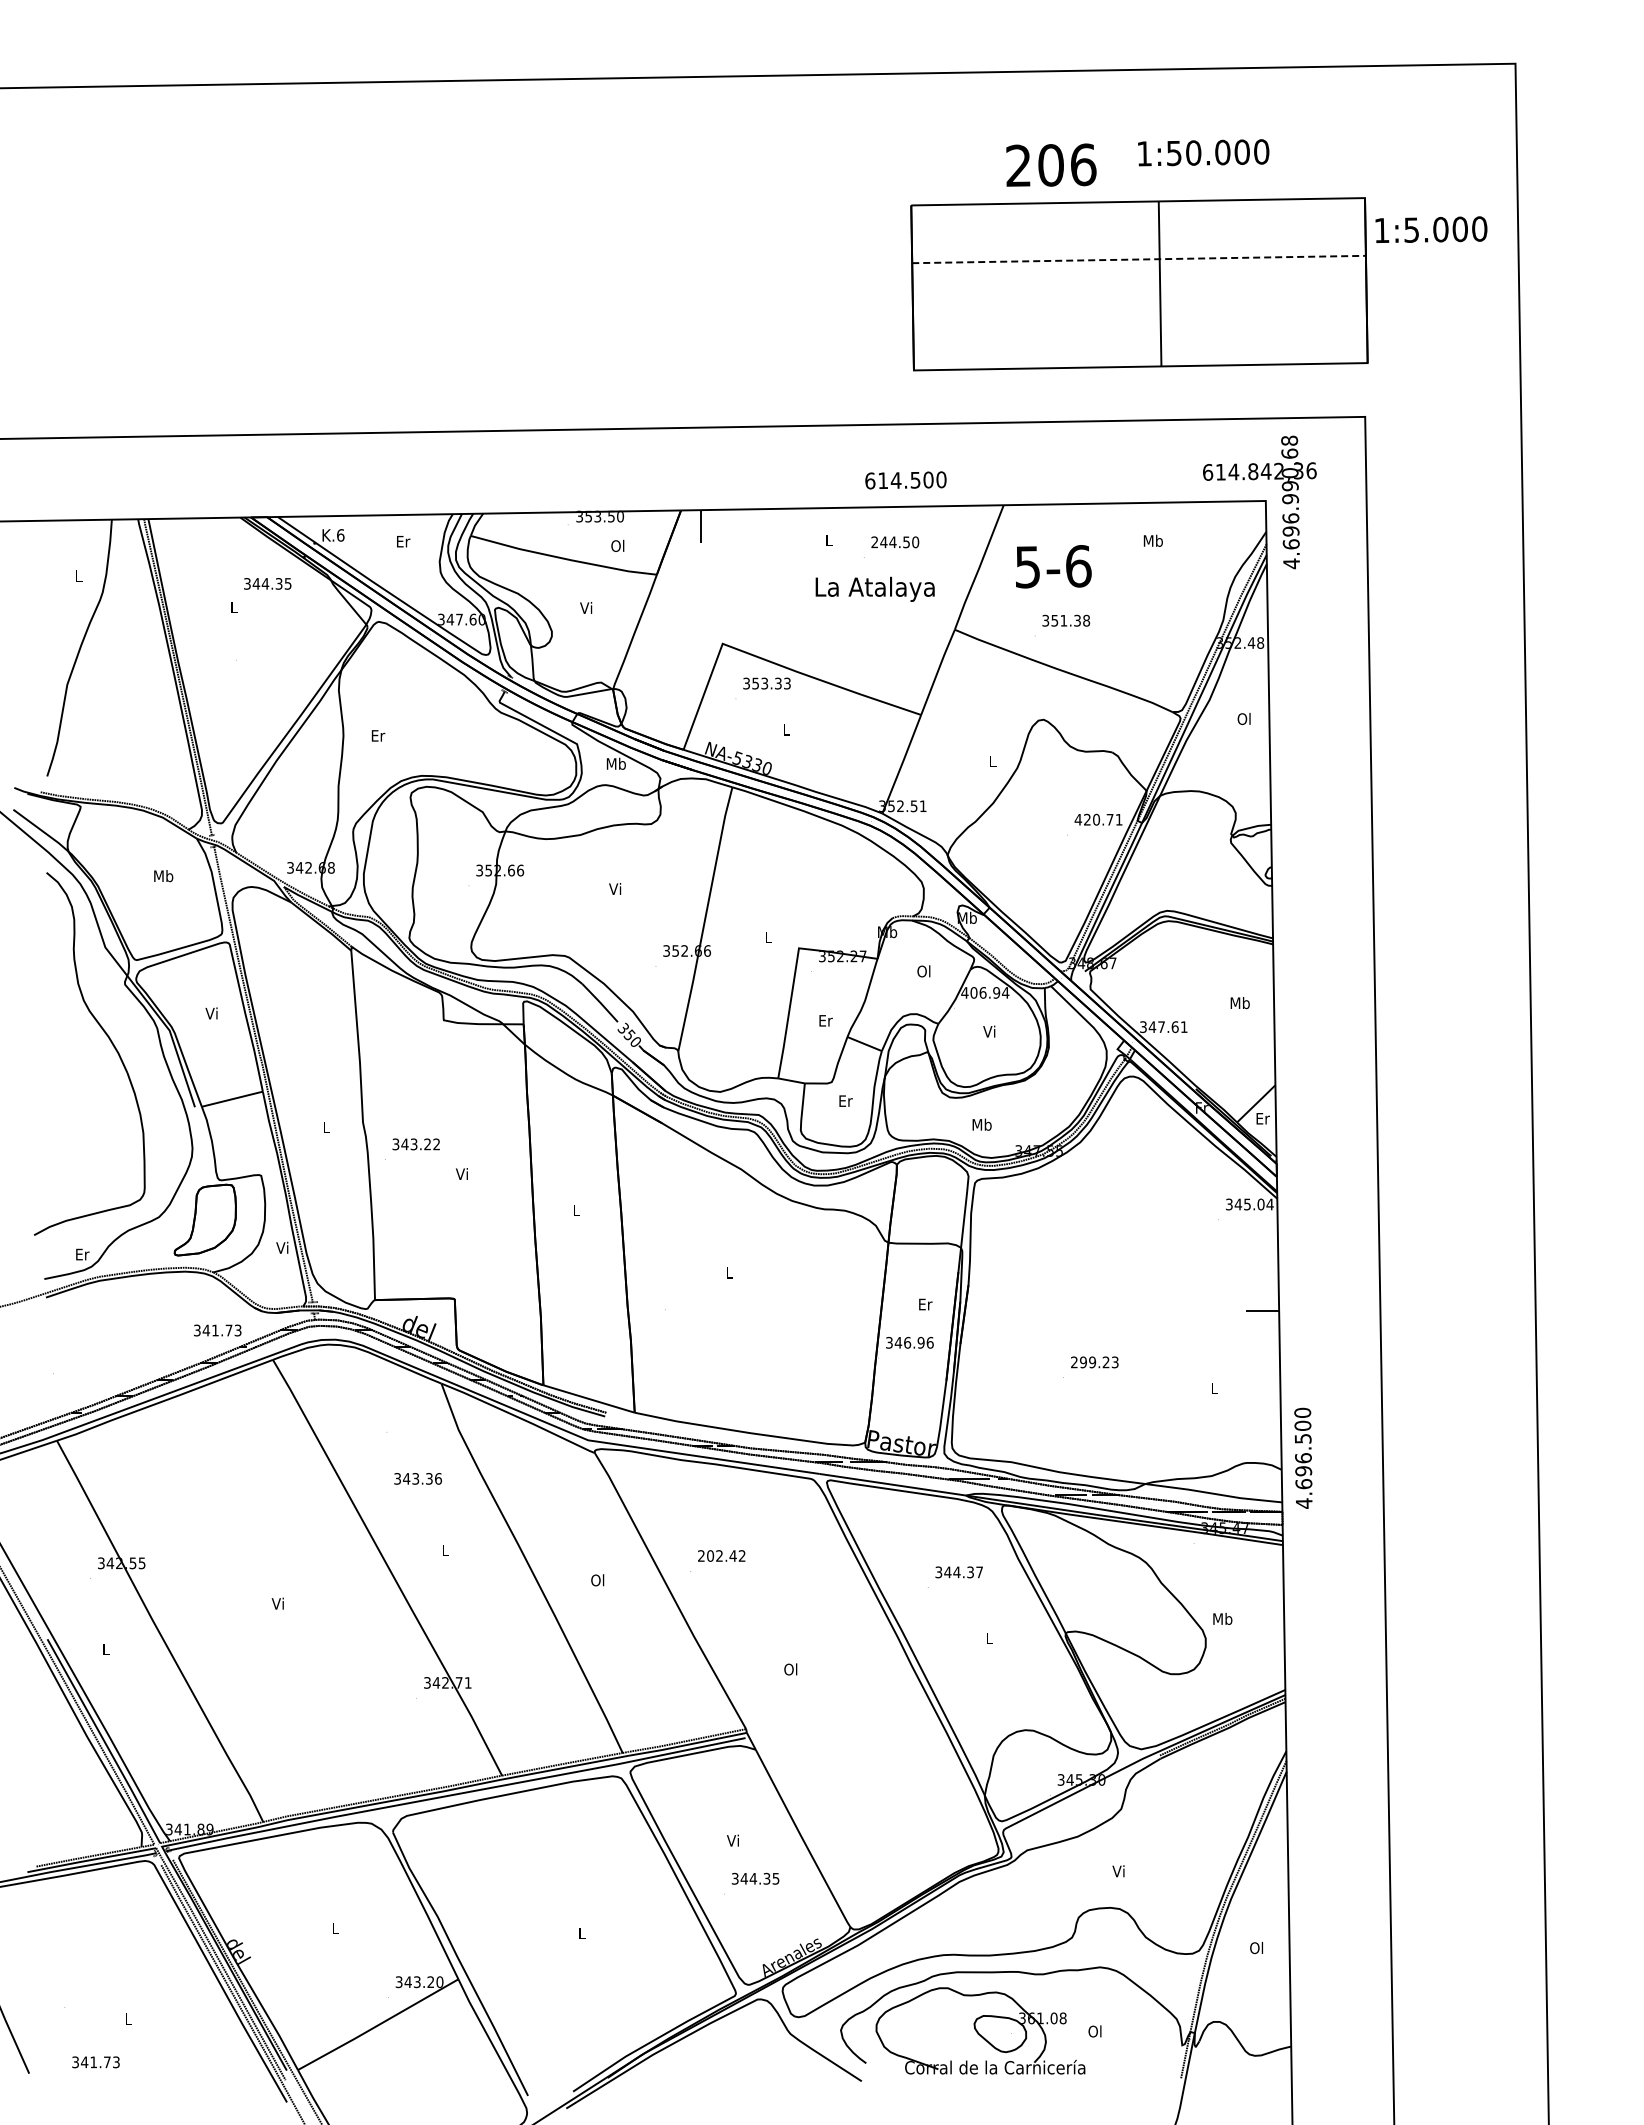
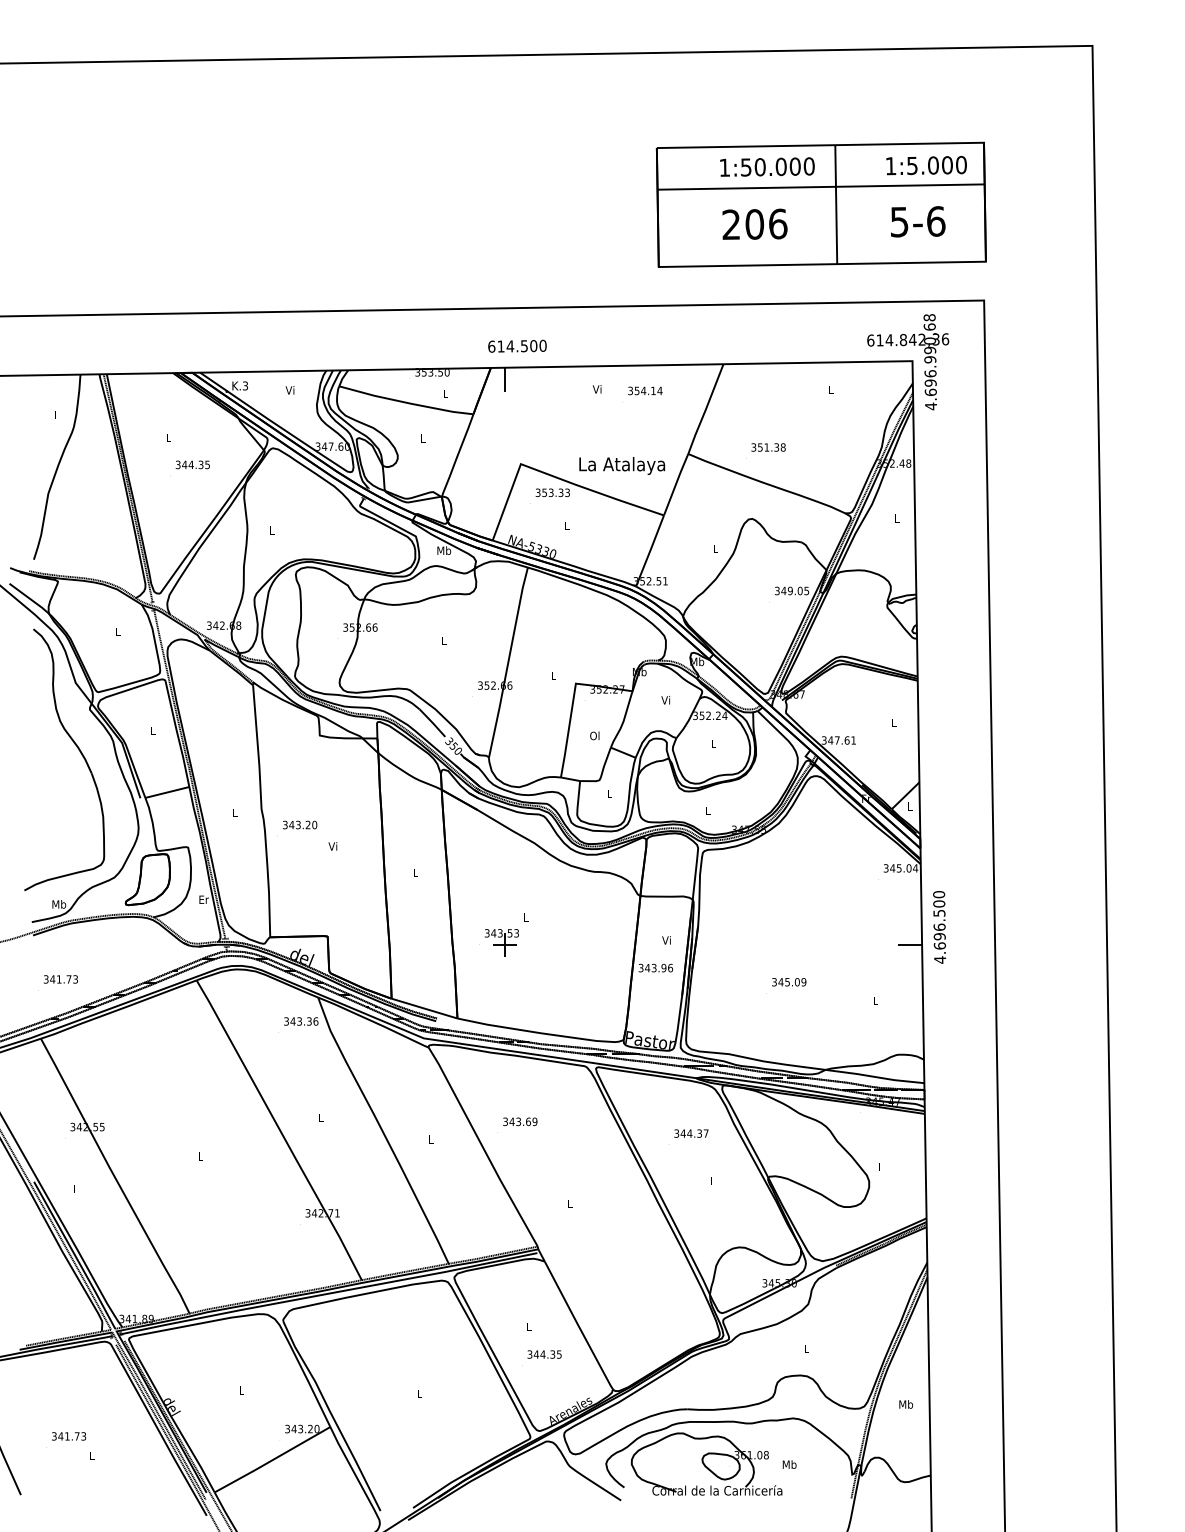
text: (1203, 152) -> (767, 166), moved
text: (1051, 164) -> (755, 223), moved
text: (1431, 229) -> (926, 165), moved
line: (1139, 259) -> (821, 187), dashed -> solid
text: (905, 480) -> (517, 346), moved
text: (340, 535) -> (245, 386), K.6 -> K.3
text: (828, 539) -> (597, 388), L -> Vi
text: (1152, 540) -> (830, 389), Mb -> L
text: (403, 541) -> (290, 390), Er -> Vi
text: (895, 542) -> (645, 391), 244.50 -> 354.14
text: (617, 545) -> (445, 393), Ol -> L
text: (1053, 566) -> (918, 221), moved
text: (267, 583) -> (192, 464), moved
text: (874, 588) -> (621, 465), moved
text: (586, 607) -> (422, 437), Vi -> L
text: (1243, 719) -> (896, 518), Ol -> L
text: (378, 735) -> (272, 530), Er -> L
text: (1098, 819) -> (791, 590), 420.71 -> 349.05
text: (163, 876) -> (117, 631), Mb -> L
text: (615, 888) -> (443, 640), Vi -> L
text: (923, 971) -> (665, 700), Ol -> Vi
text: (980, 992) -> (706, 715), 406.94 -> 352.24
text: (1239, 1003) -> (893, 723), Mb -> L
text: (211, 1013) -> (152, 730), Vi -> L
text: (825, 1020) -> (595, 735), Er -> Ol
text: (989, 1031) -> (713, 743), Vi -> L
text: (845, 1100) -> (609, 793), Er -> L
text: (1262, 1118) -> (910, 806), Er -> L
text: (981, 1124) -> (707, 810), Mb -> L
text: (436, 1144) -> (314, 825), 343.22 -> 343.20
text: (283, 1247) -> (204, 899), Vi -> Er
text: (82, 1254) -> (59, 904), Er -> Mb
text: (925, 1304) -> (667, 940), Er -> Vi
part: (696, 1307) -> (502, 942), added
text: (217, 1330) -> (60, 979), moved
text: (907, 1342) -> (654, 967), 346.96 -> 343.96
text: (1094, 1362) -> (788, 982), 299.23 -> 345.09
text: (1303, 1457) -> (939, 926), moved
text: (417, 1478) -> (300, 1021), moved
text: (721, 1555) -> (520, 1121), 202.42 -> 343.69
text: (597, 1580) -> (430, 1139), Ol -> L
text: (277, 1603) -> (199, 1156), Vi -> L
text: (1222, 1618) -> (881, 1166), Mb -> L
text: (790, 1669) -> (569, 1203), Ol -> L
text: (732, 1840) -> (527, 1326), Vi -> L
text: (1118, 1871) -> (806, 1349), Vi -> L
text: (1256, 1948) -> (905, 1404), Ol -> Mb
text: (1095, 2031) -> (789, 1464), Ol -> Mb
text: (95, 2062) -> (68, 1436), moved

